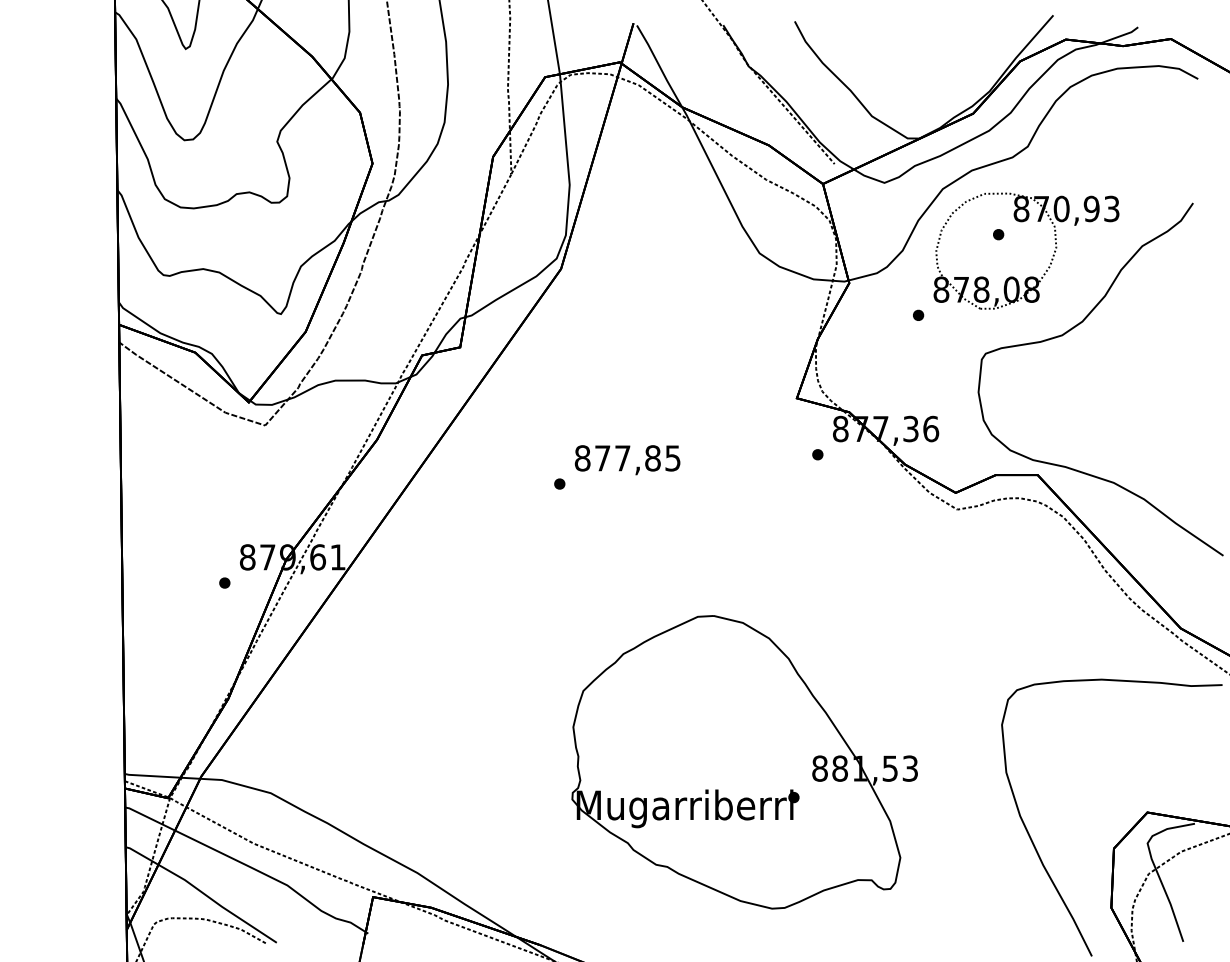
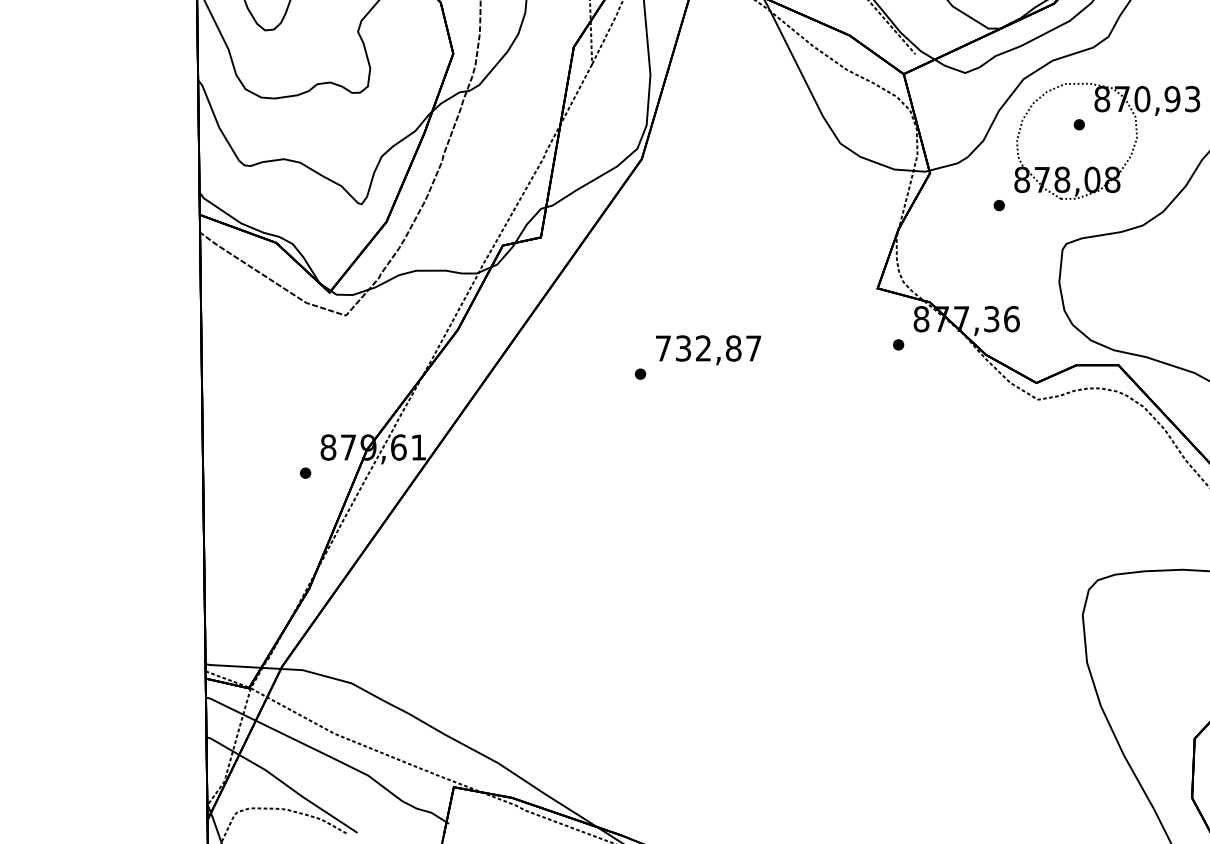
text: (627, 458) -> (708, 348), 877,85 -> 732,87
part: (744, 762) -> (825, 652), removed

